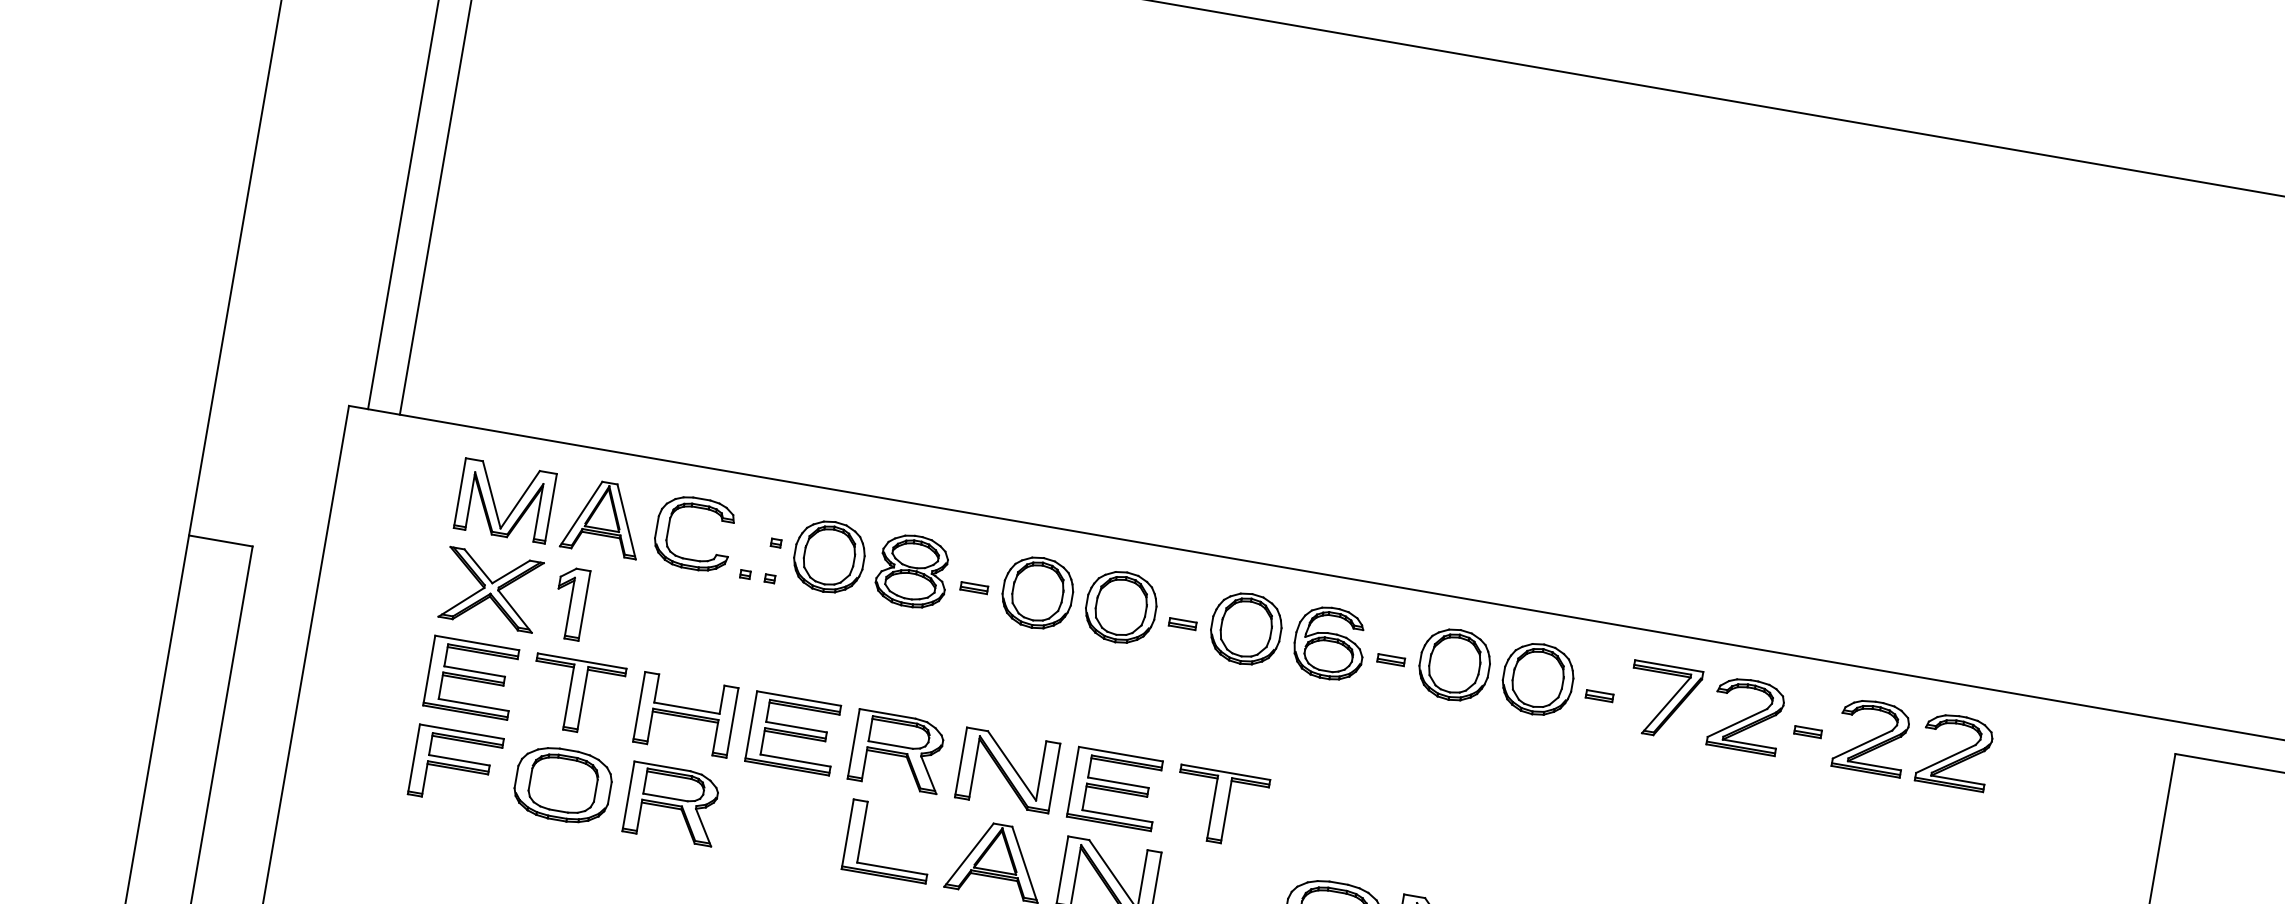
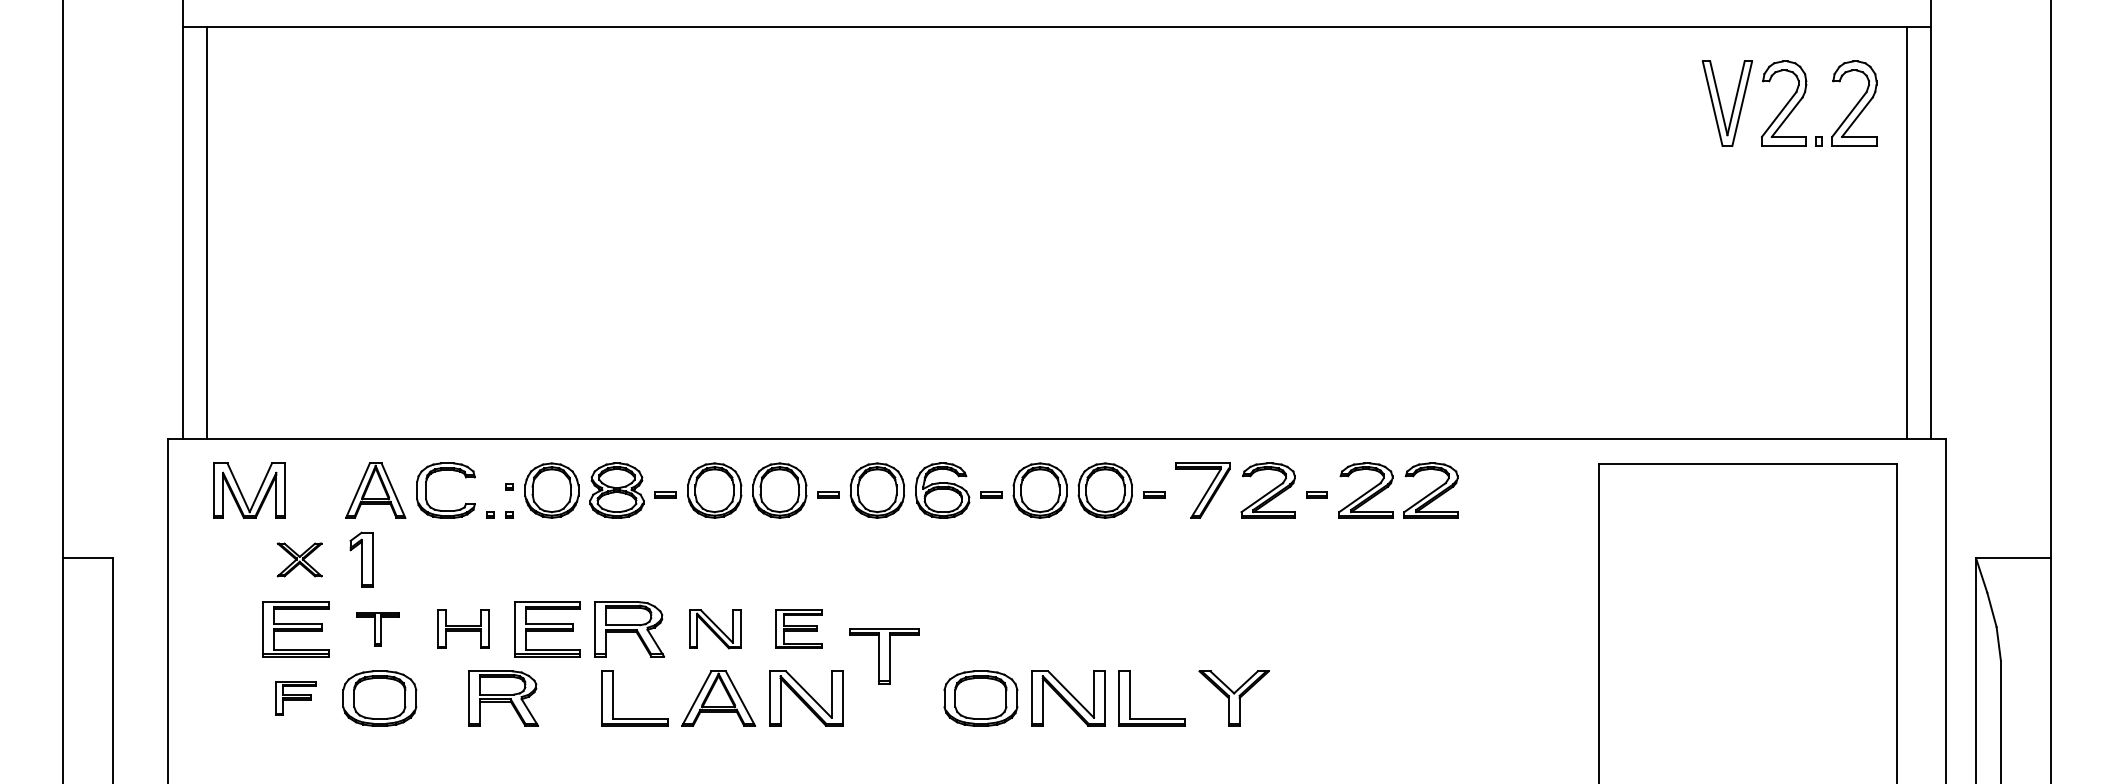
part: (495, 502) -> (242, 493), moved
part: (491, 589) -> (299, 559), size x0.6
part: (575, 696) -> (377, 629), size x0.6
part: (685, 715) -> (463, 629), size x0.7
part: (455, 766) -> (295, 698), size x0.6
part: (1006, 770) -> (714, 629), size x0.7
part: (1114, 789) -> (798, 629), size x0.7
part: (672, 803) -> (503, 698), moved
part: (1219, 807) -> (884, 656), moved

